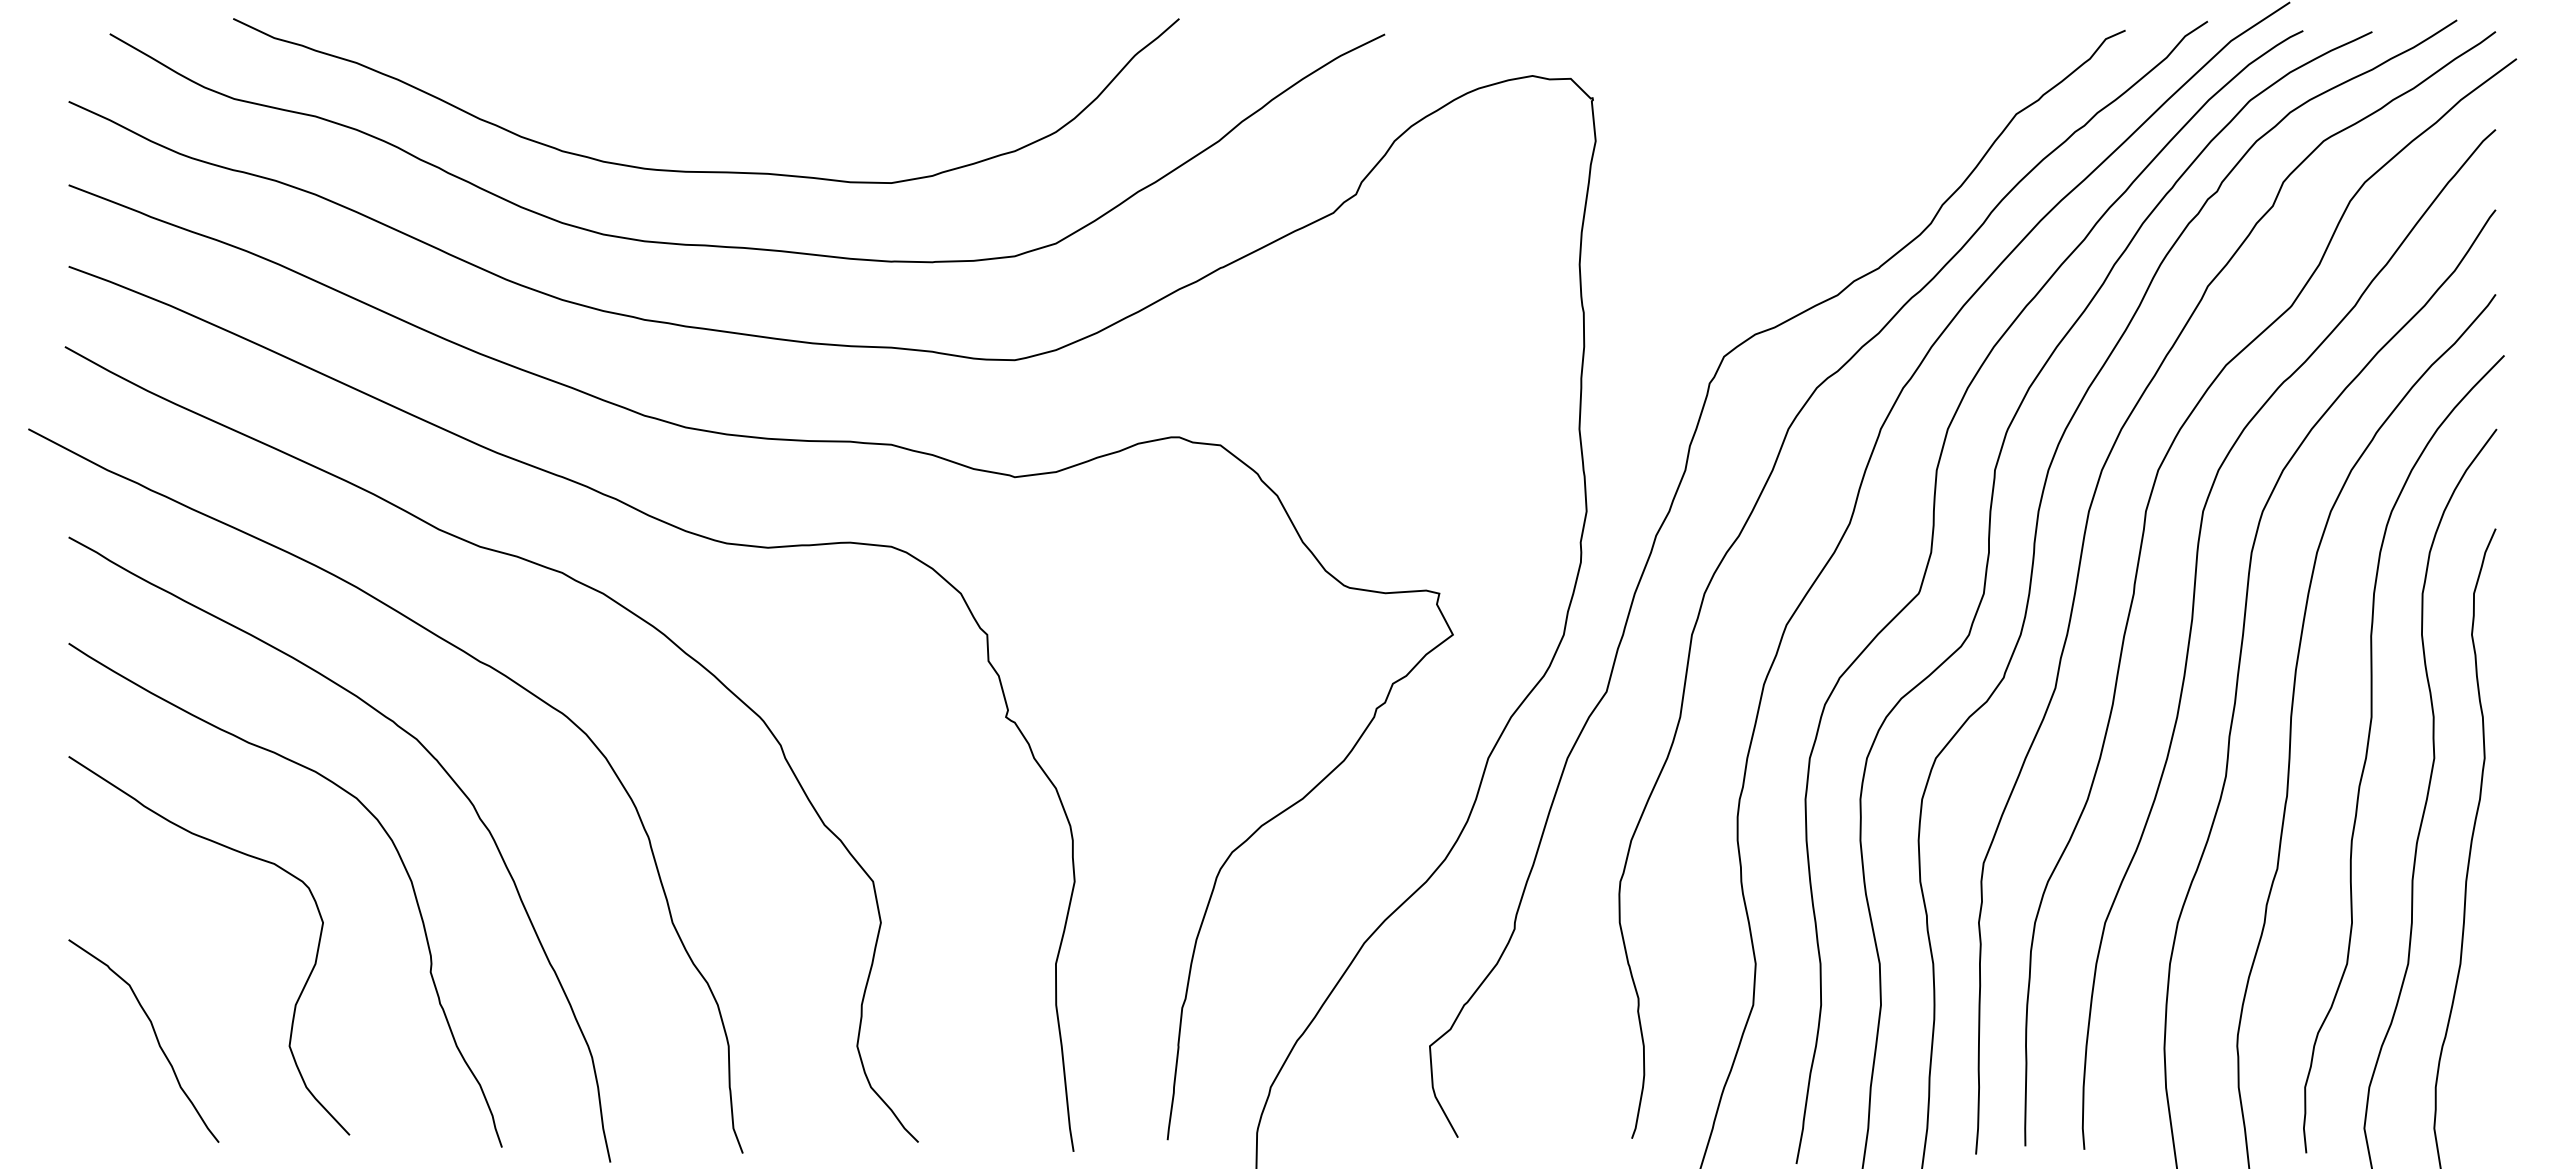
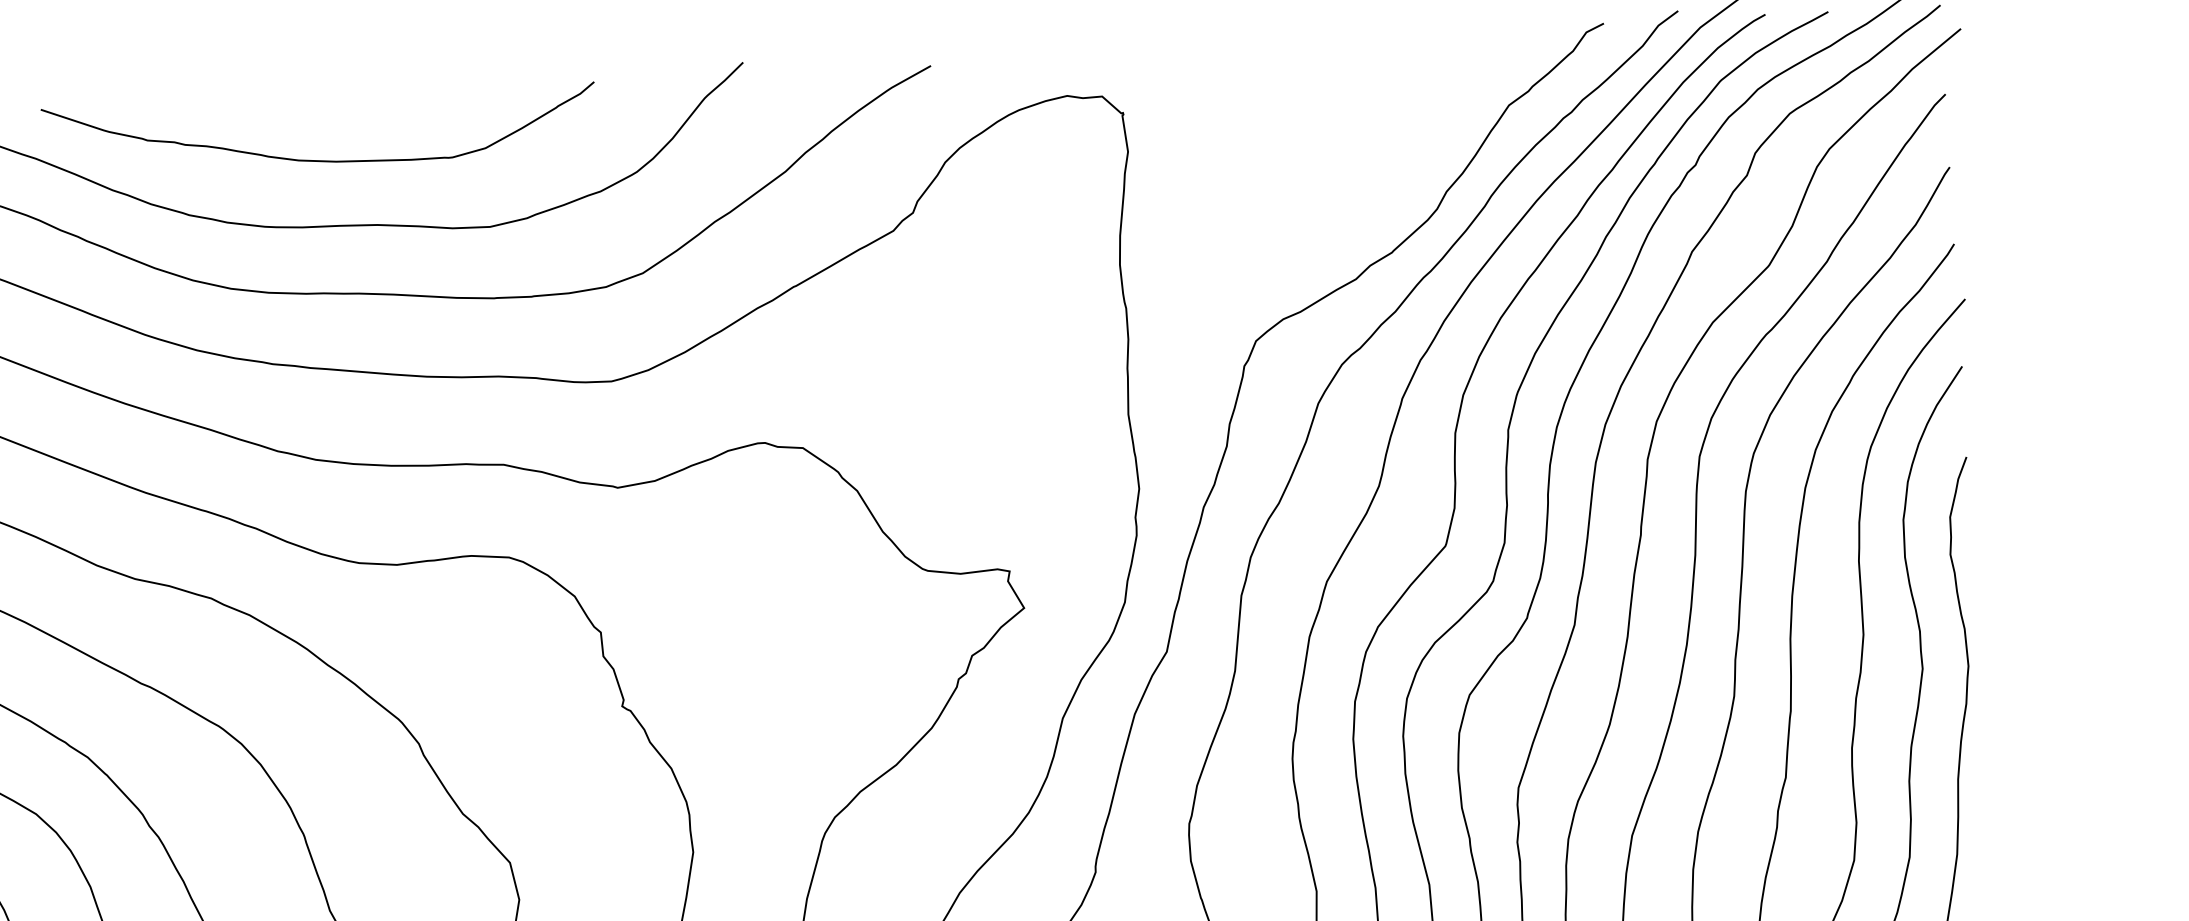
curve: (704, 98) -> (315, 159), added

